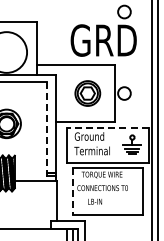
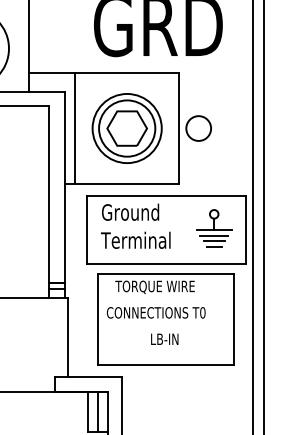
line: (60, 93) -> (74, 128), added
part: (87, 93) -> (126, 128), size x1.43
line: (107, 128) -> (165, 196), dashed -> solid
line: (47, 131) -> (48, 202), dashed -> solid
line: (72, 191) -> (97, 319), dashed -> solid
text: (94, 201) -> (163, 338), moved

